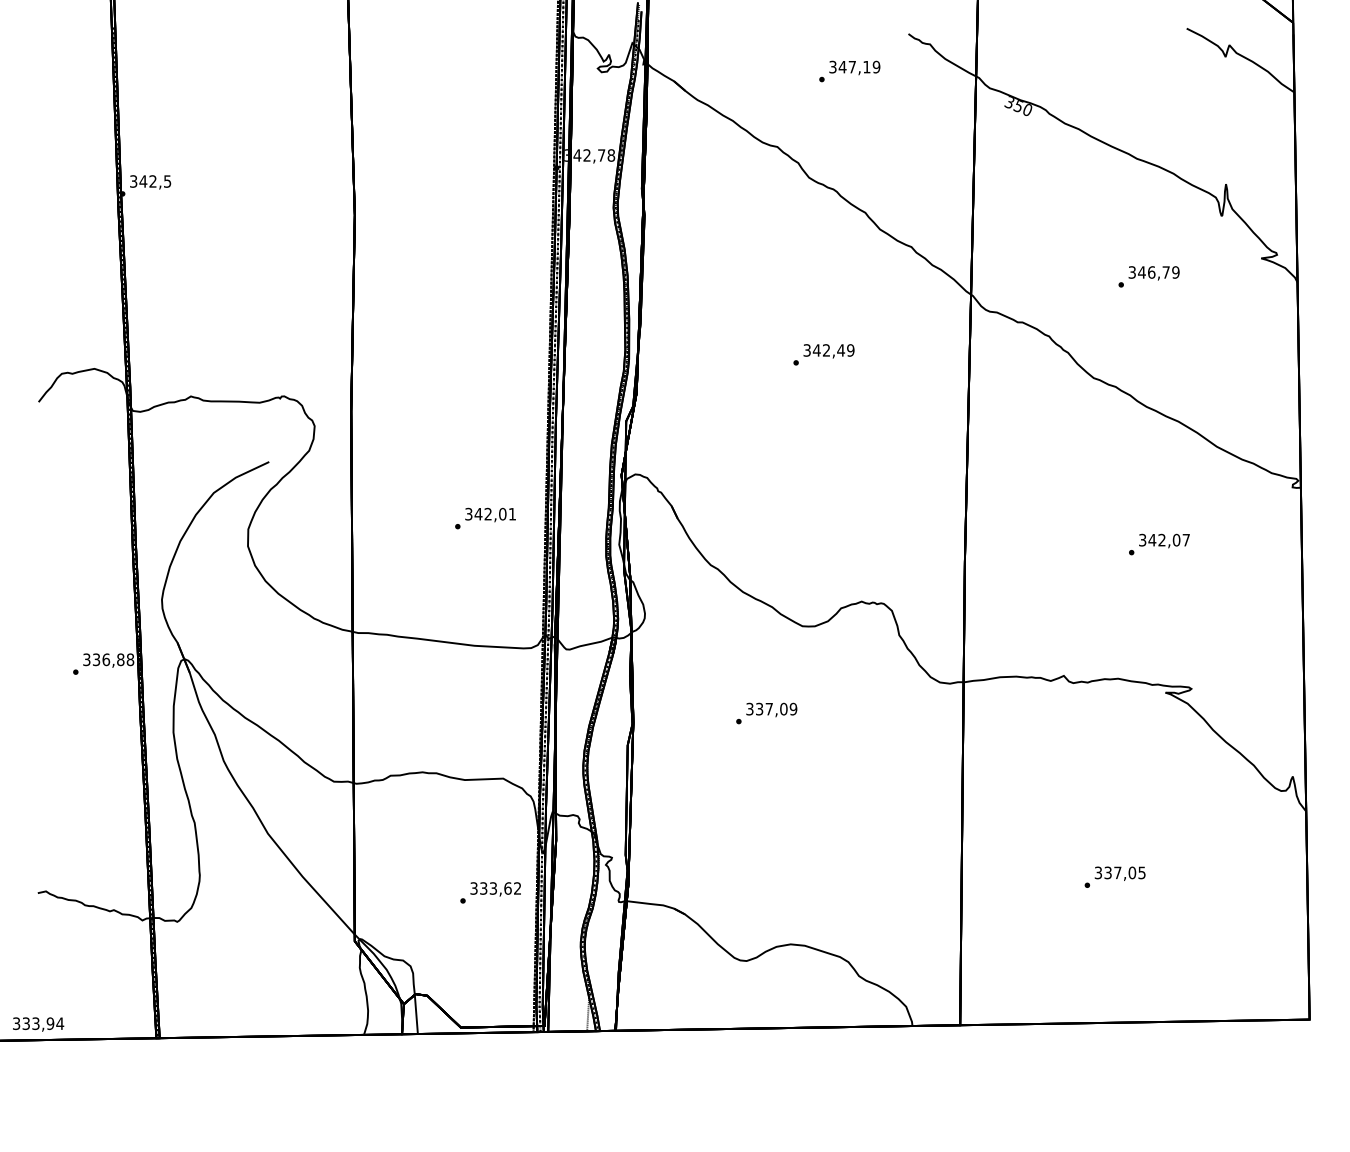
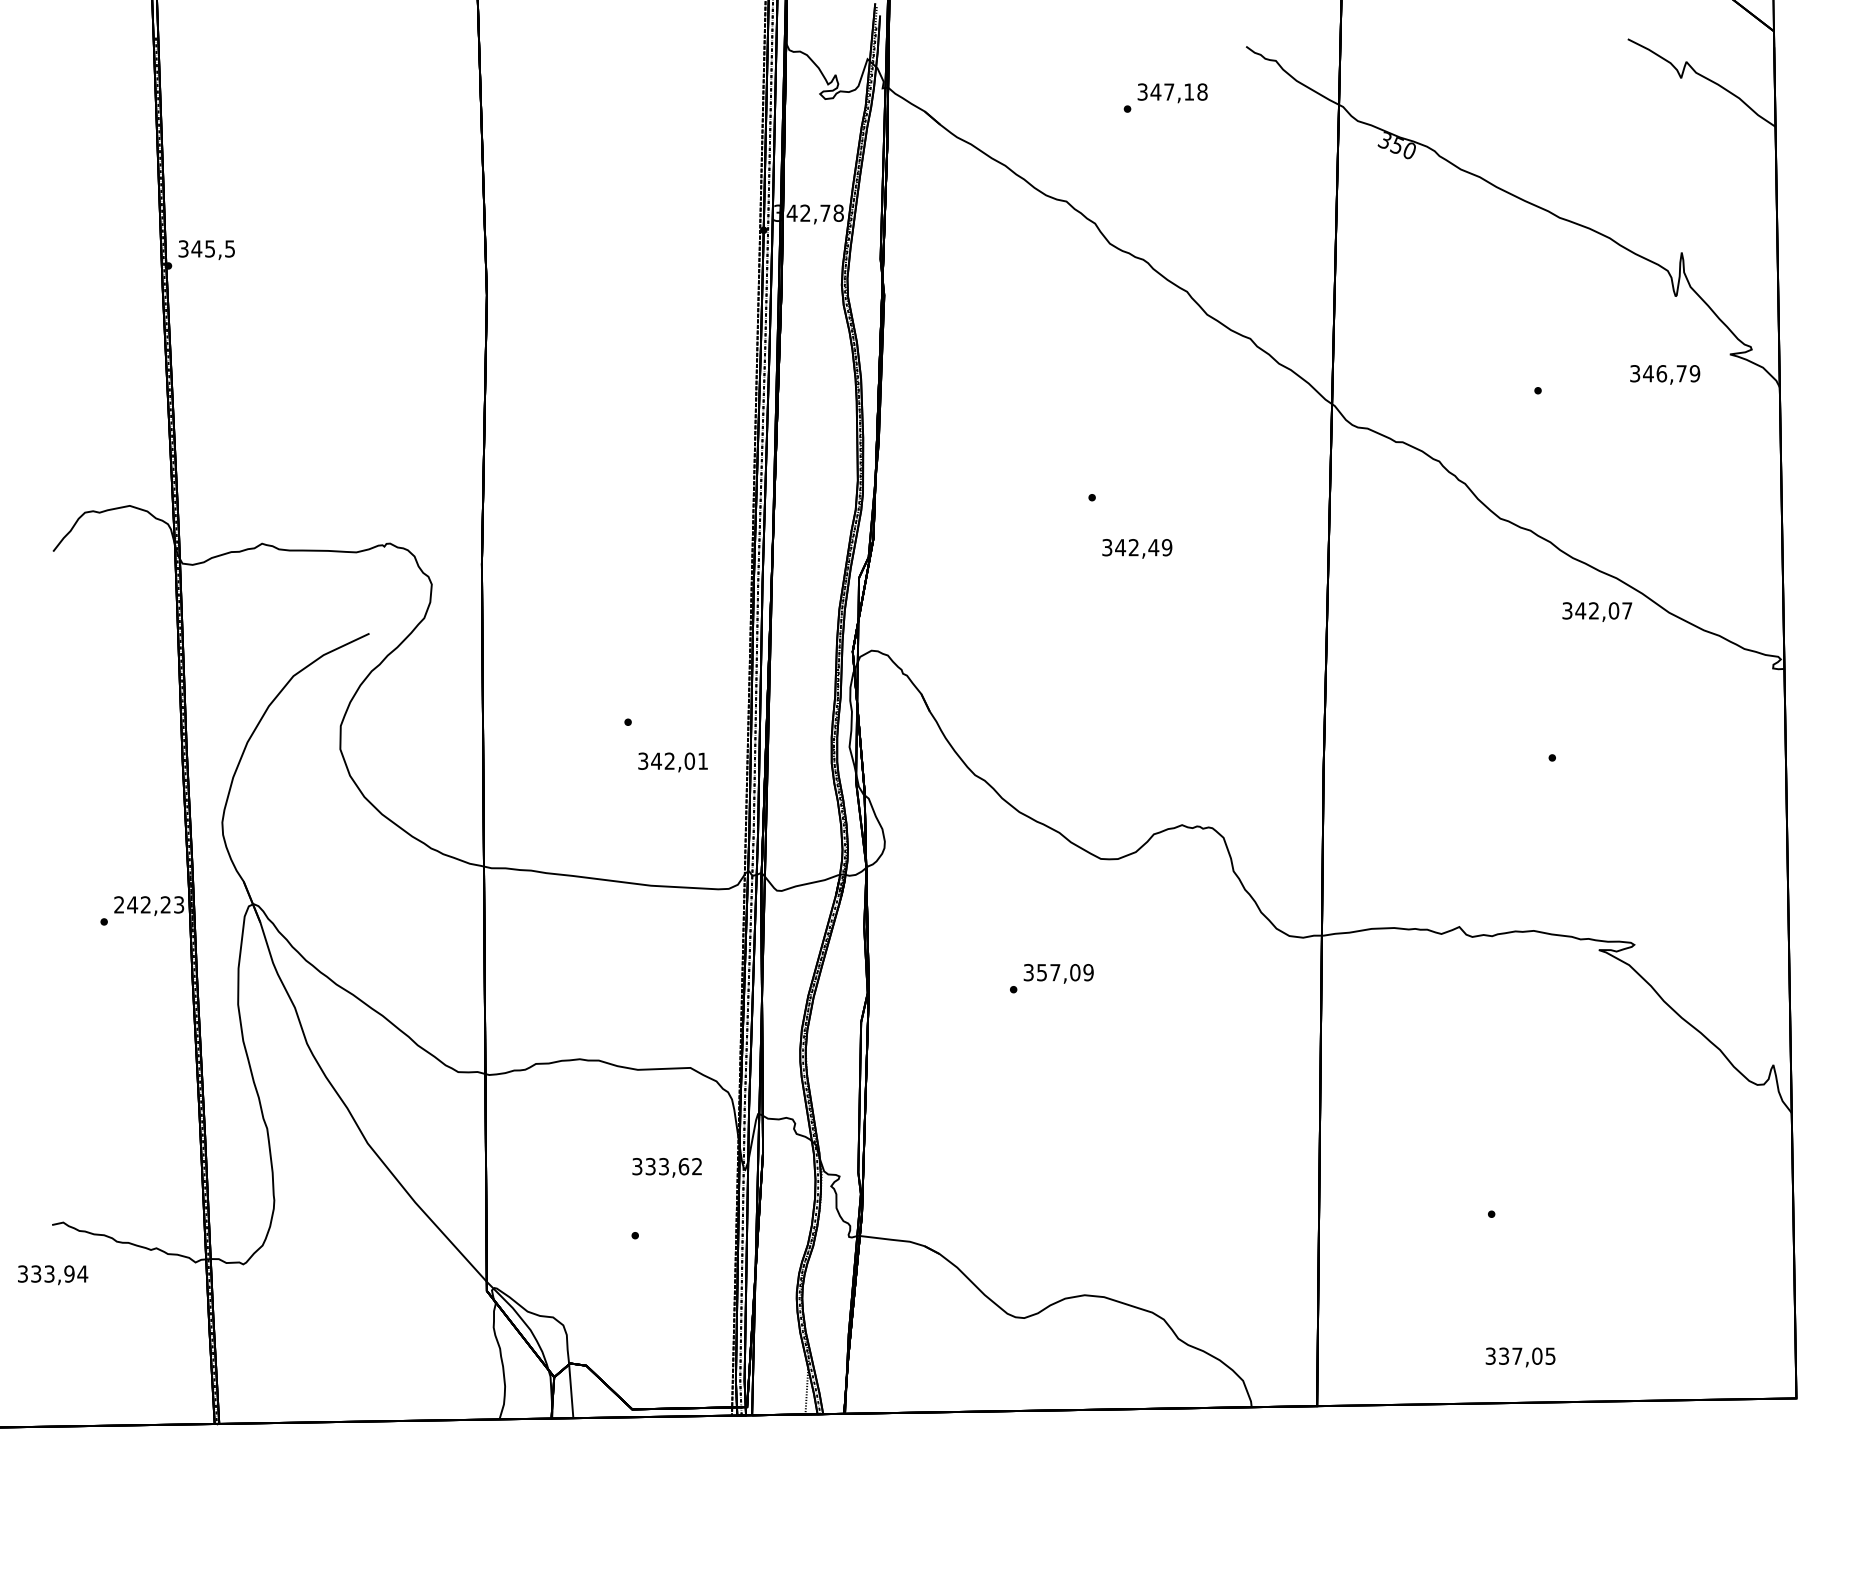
text: (876, 66) -> (1202, 91), 347,19 -> 347,18
text: (152, 181) -> (209, 248), 342,5 -> 345,5
text: (1154, 273) -> (1665, 374), moved
text: (829, 351) -> (1137, 548), moved
text: (490, 515) -> (672, 762), moved
text: (1164, 540) -> (1597, 611), moved
text: (108, 659) -> (149, 904), 336,88 -> 242,23
text: (759, 709) -> (1041, 972), 337,09 -> 357,09
text: (1120, 873) -> (1520, 1357), moved
text: (495, 889) -> (666, 1167), moved
text: (38, 1024) -> (53, 1275), moved

